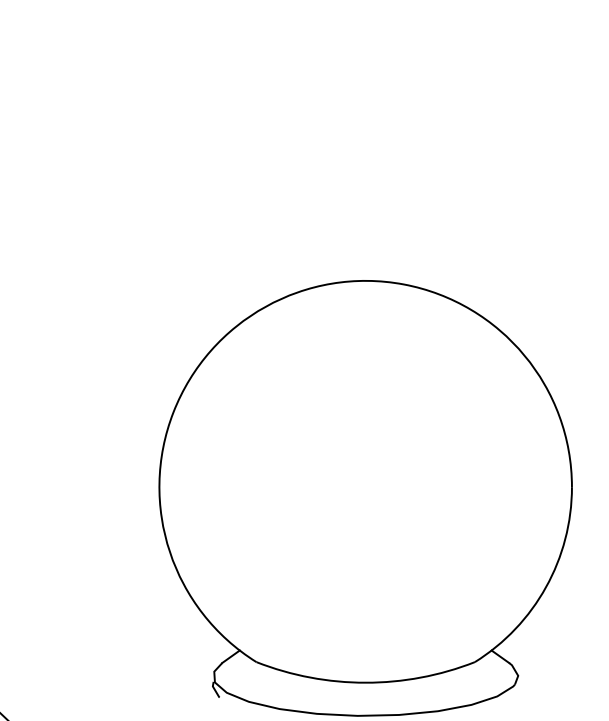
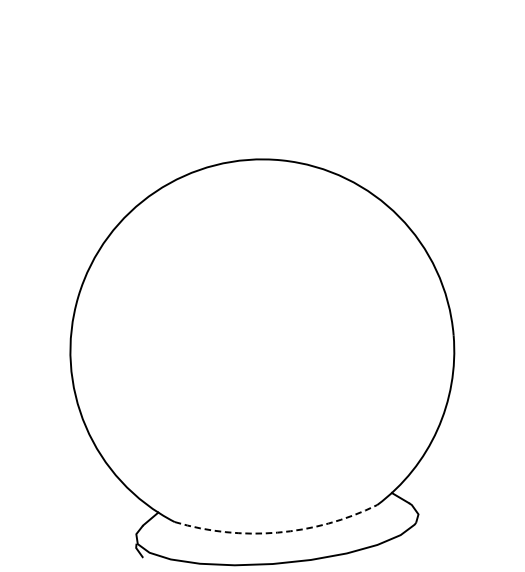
arc: (365, 682) -> (277, 532), solid -> dashed

